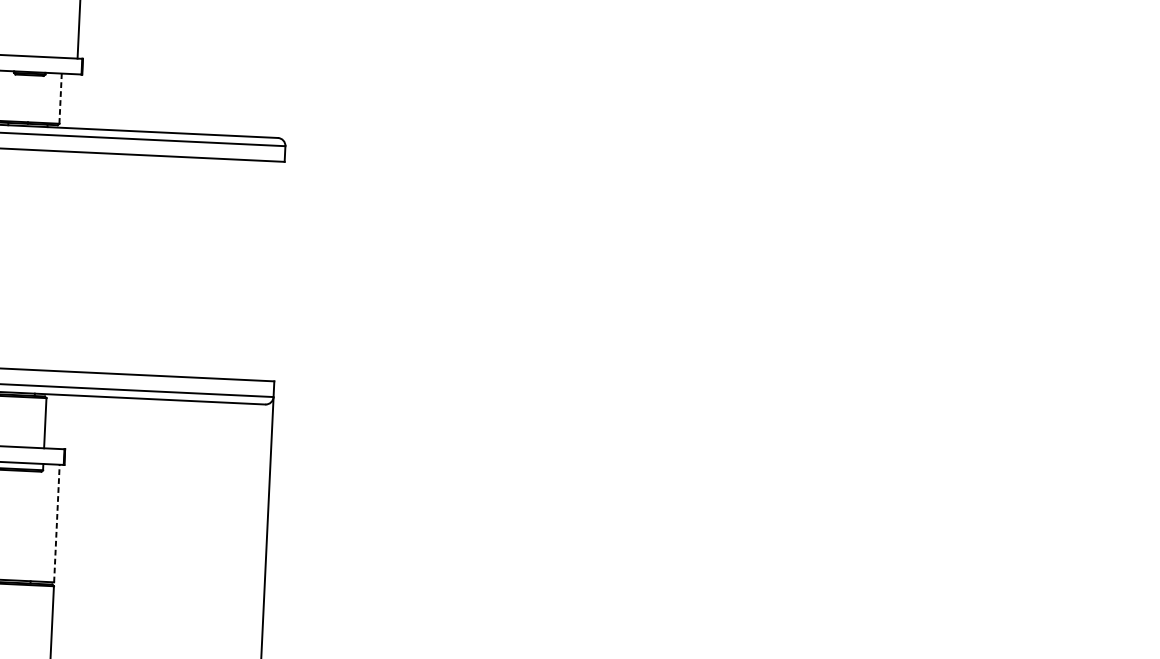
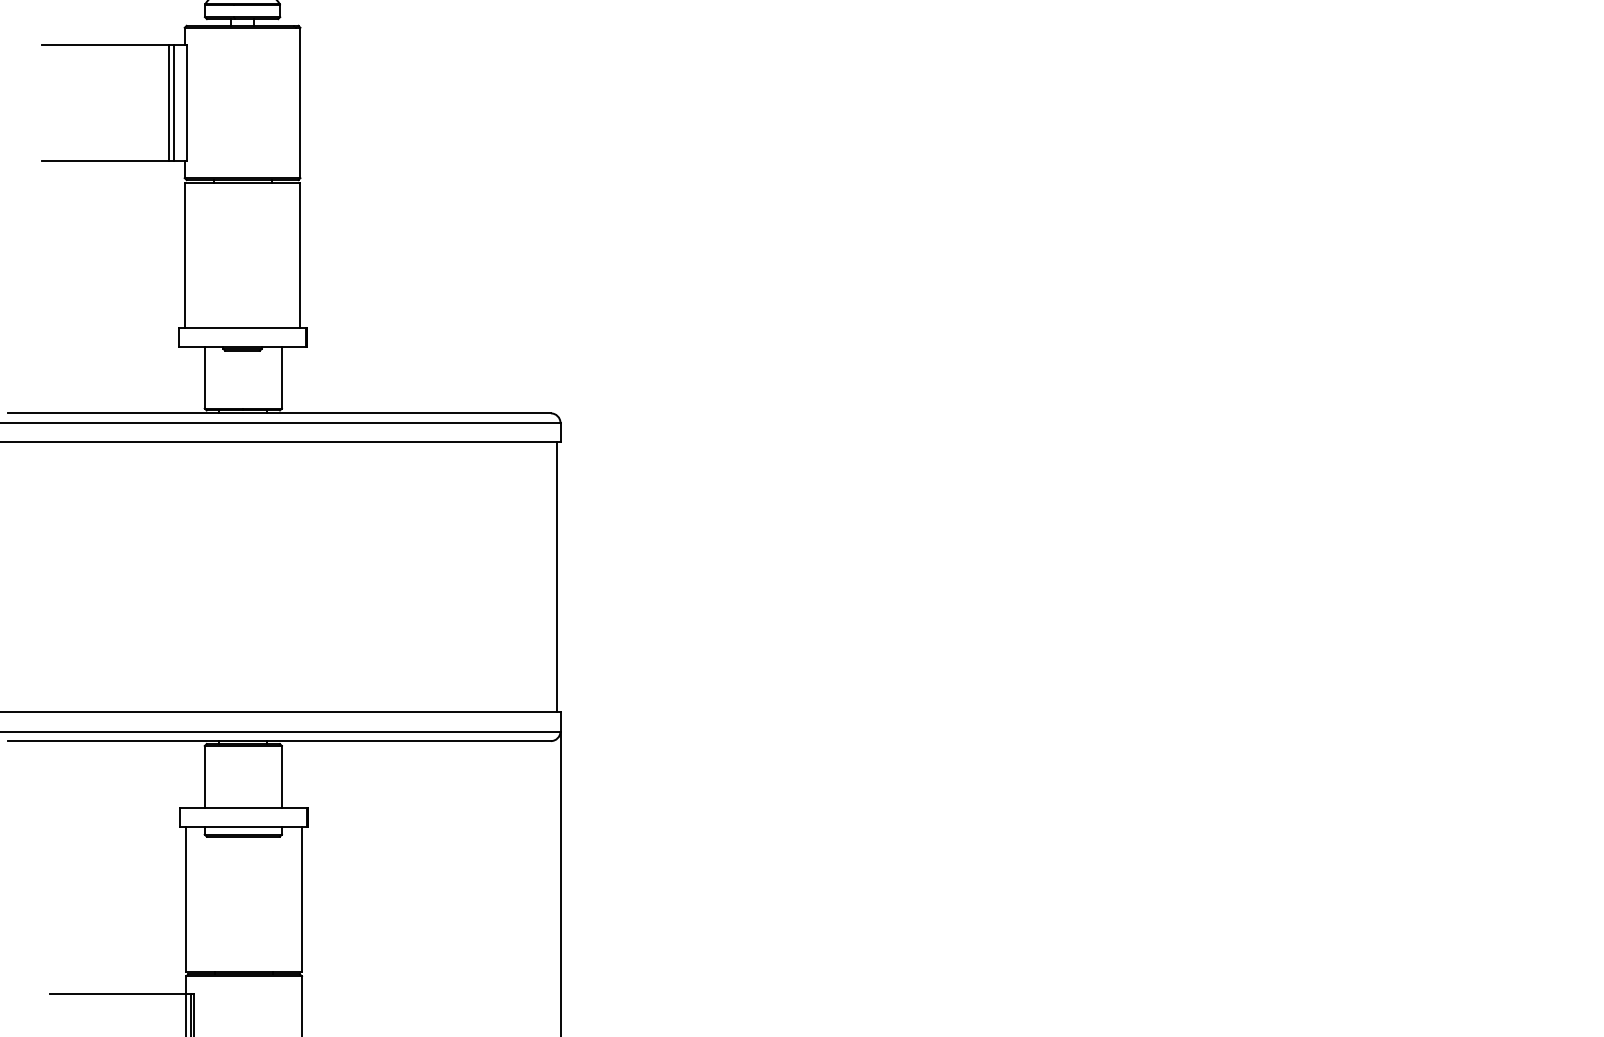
line: (60, 98) -> (281, 377), dashed -> solid
line: (276, 271) -> (556, 577), added
line: (56, 522) -> (301, 898), dashed -> solid

